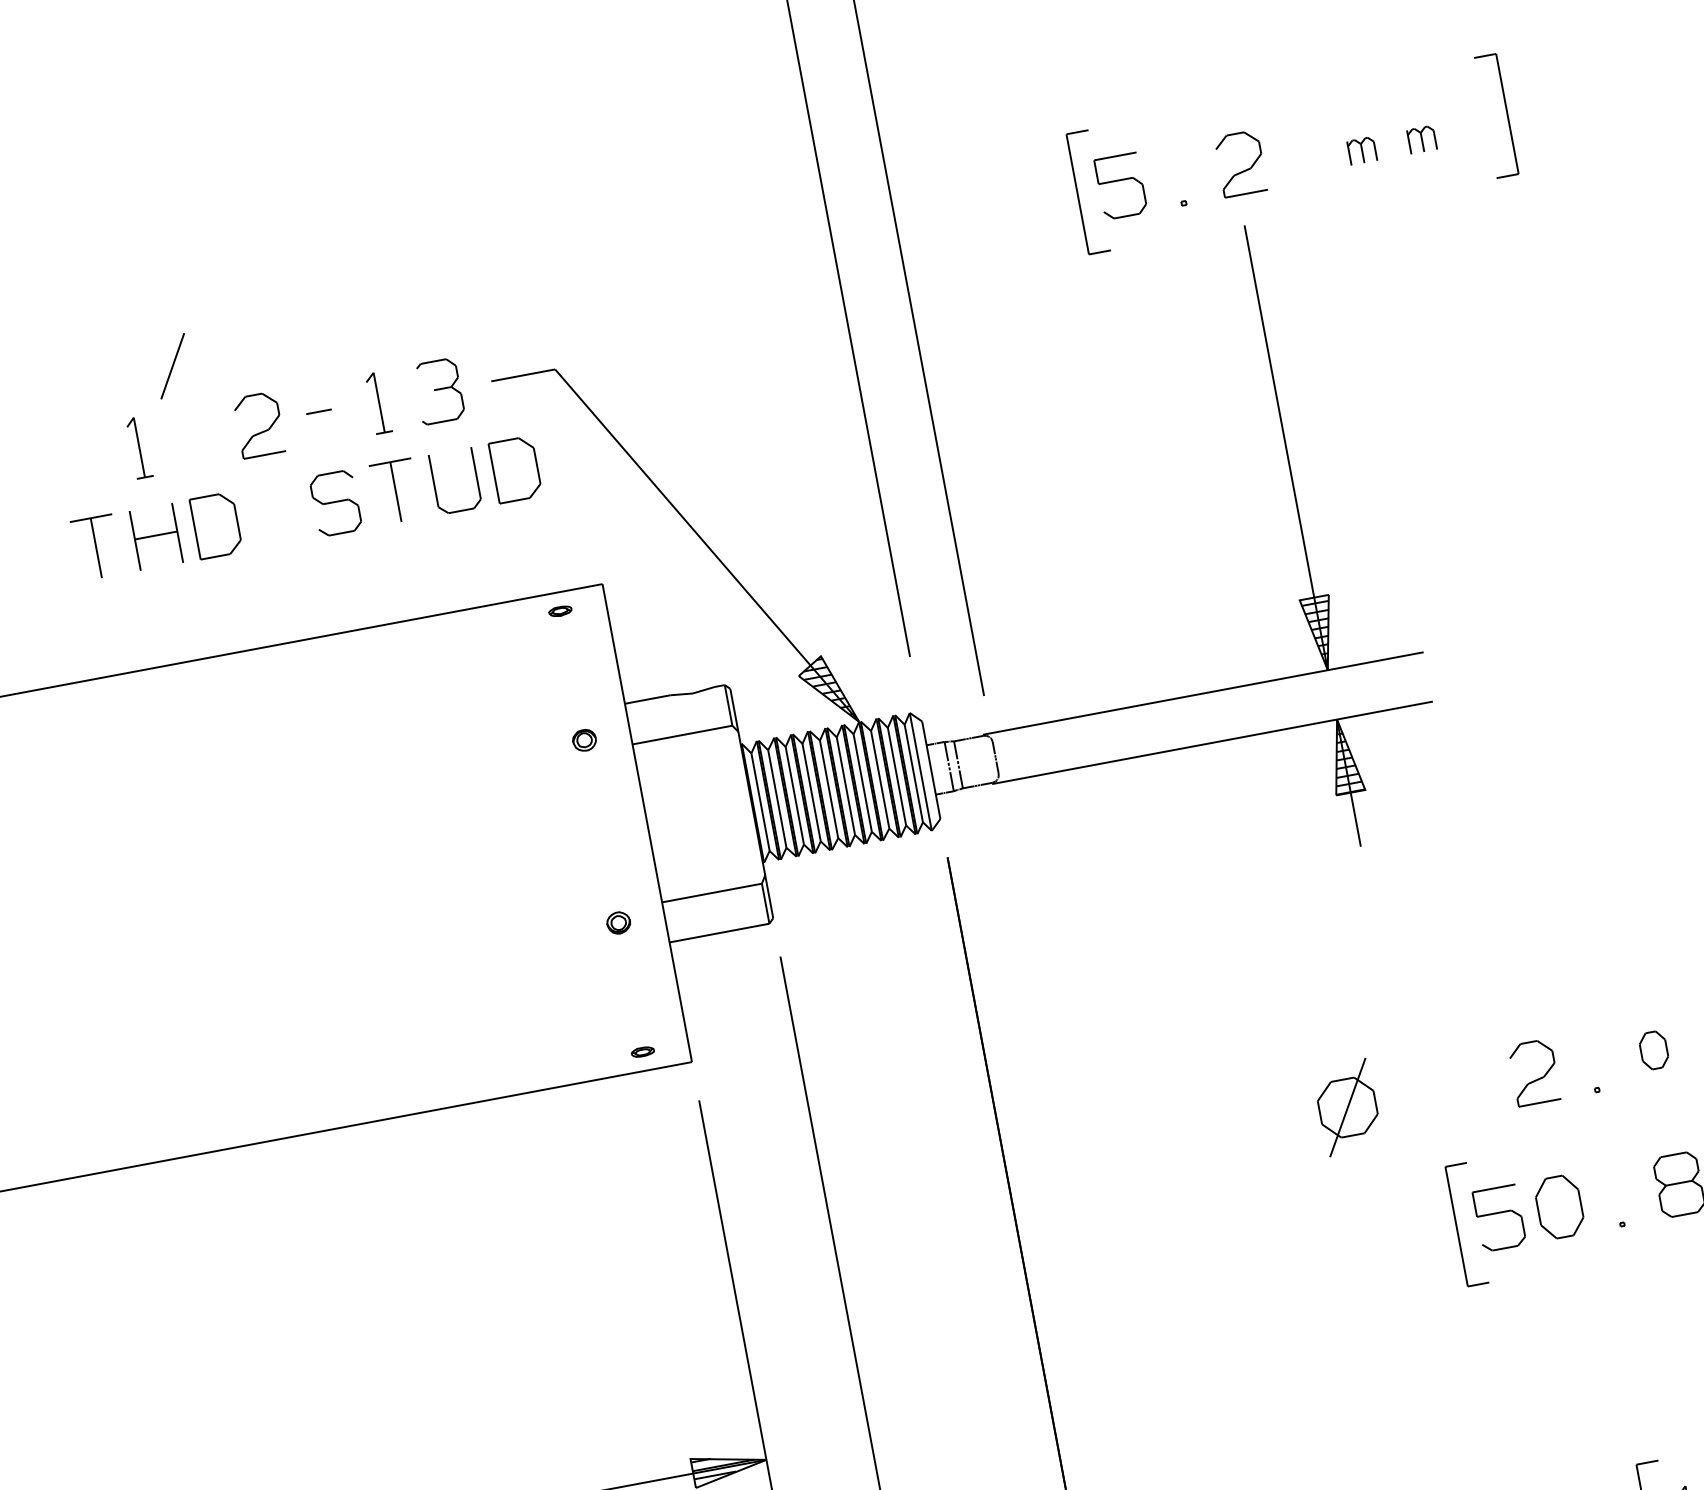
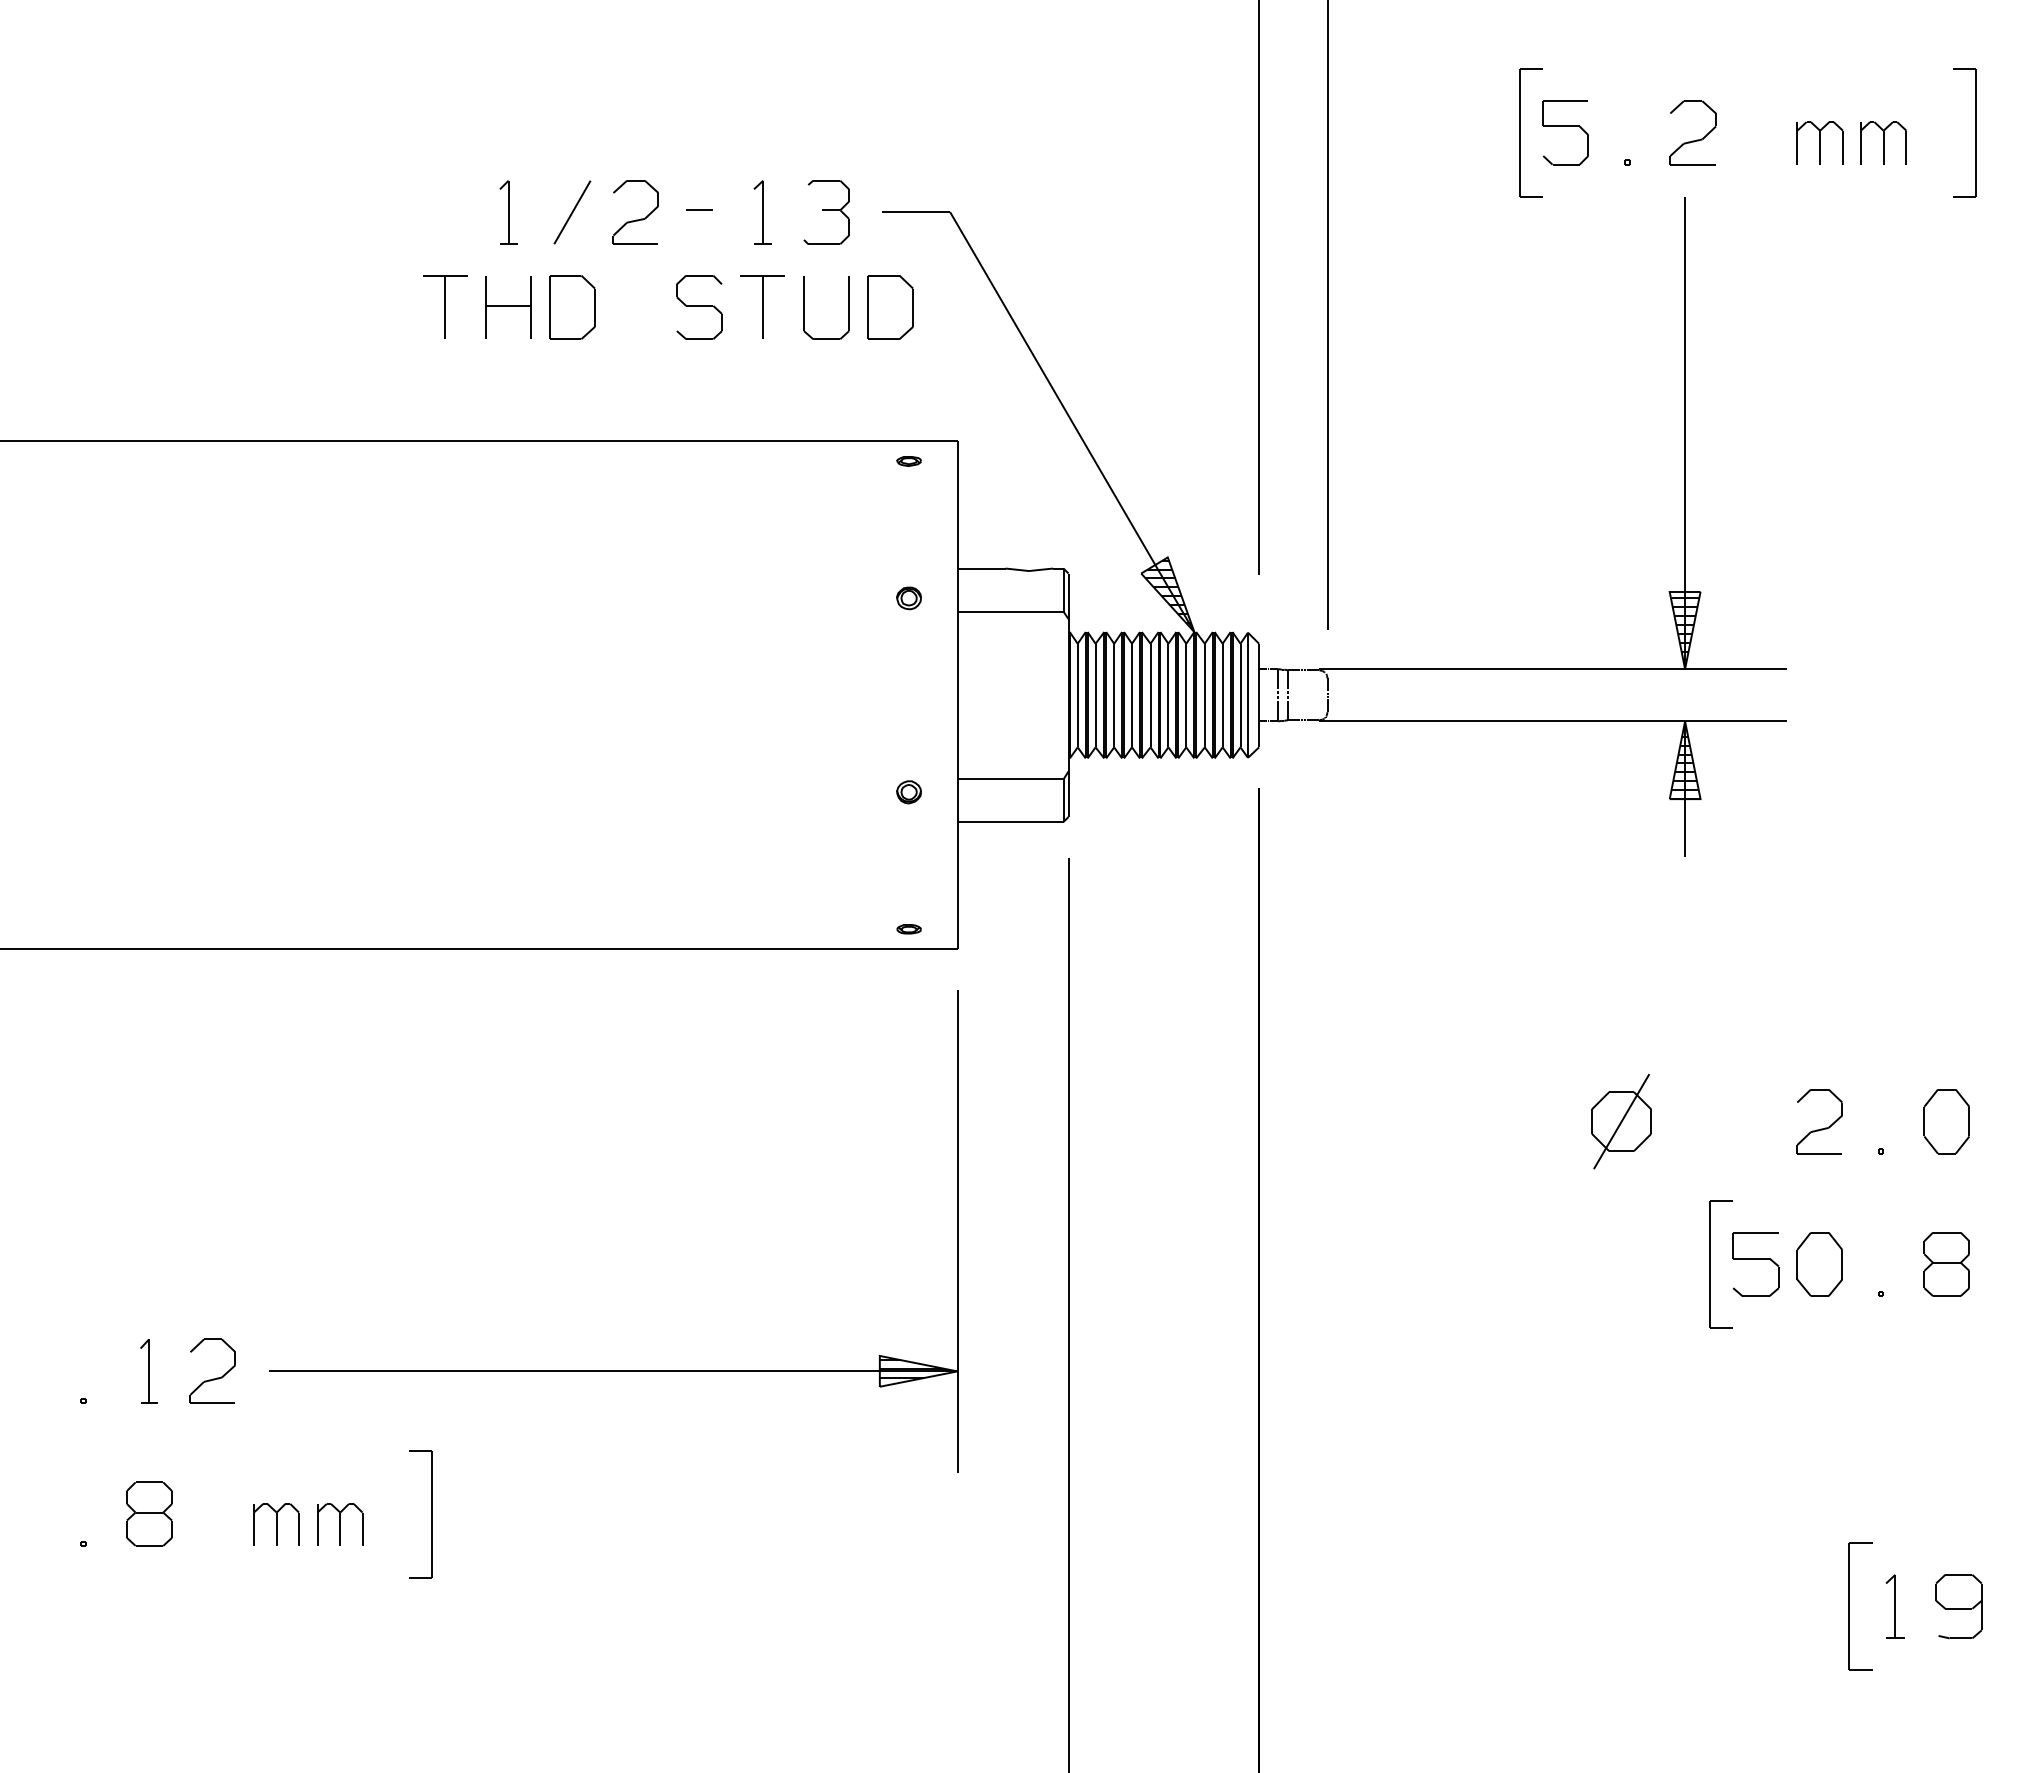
part: (1421, 139) -> (1883, 142), size x1.67
part: (1361, 150) -> (1819, 142), size x1.67
line: (172, 366) -> (572, 212), moved
part: (1653, 1050) -> (1946, 1121), size x1.67

